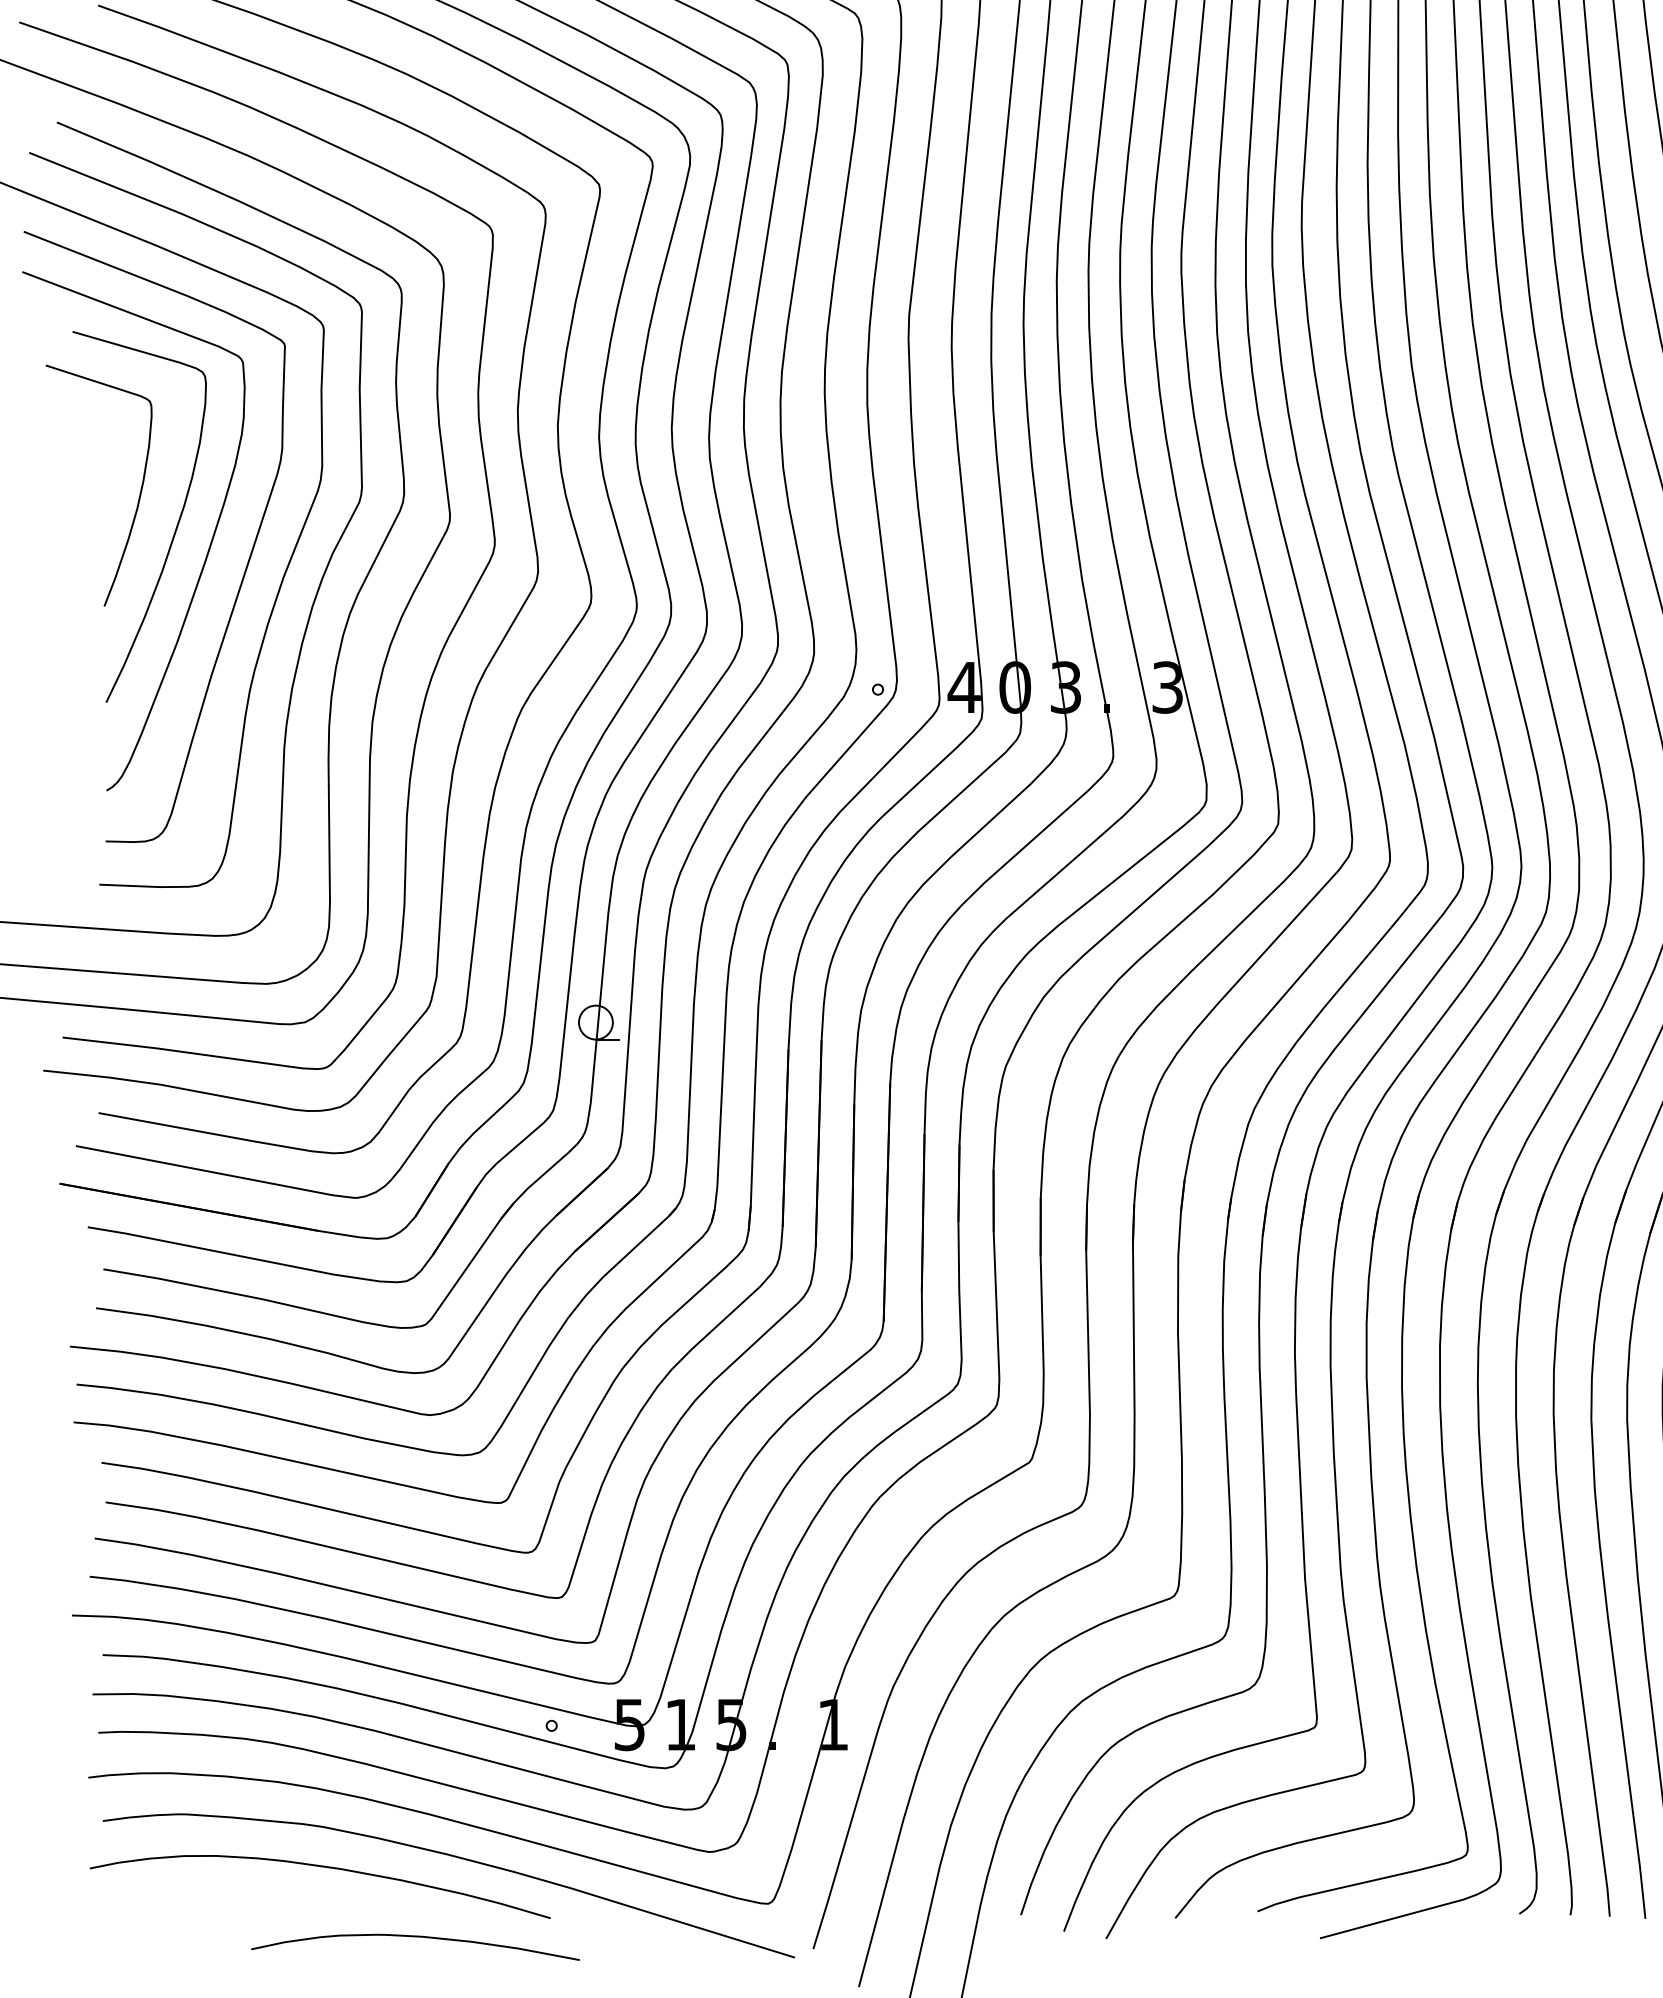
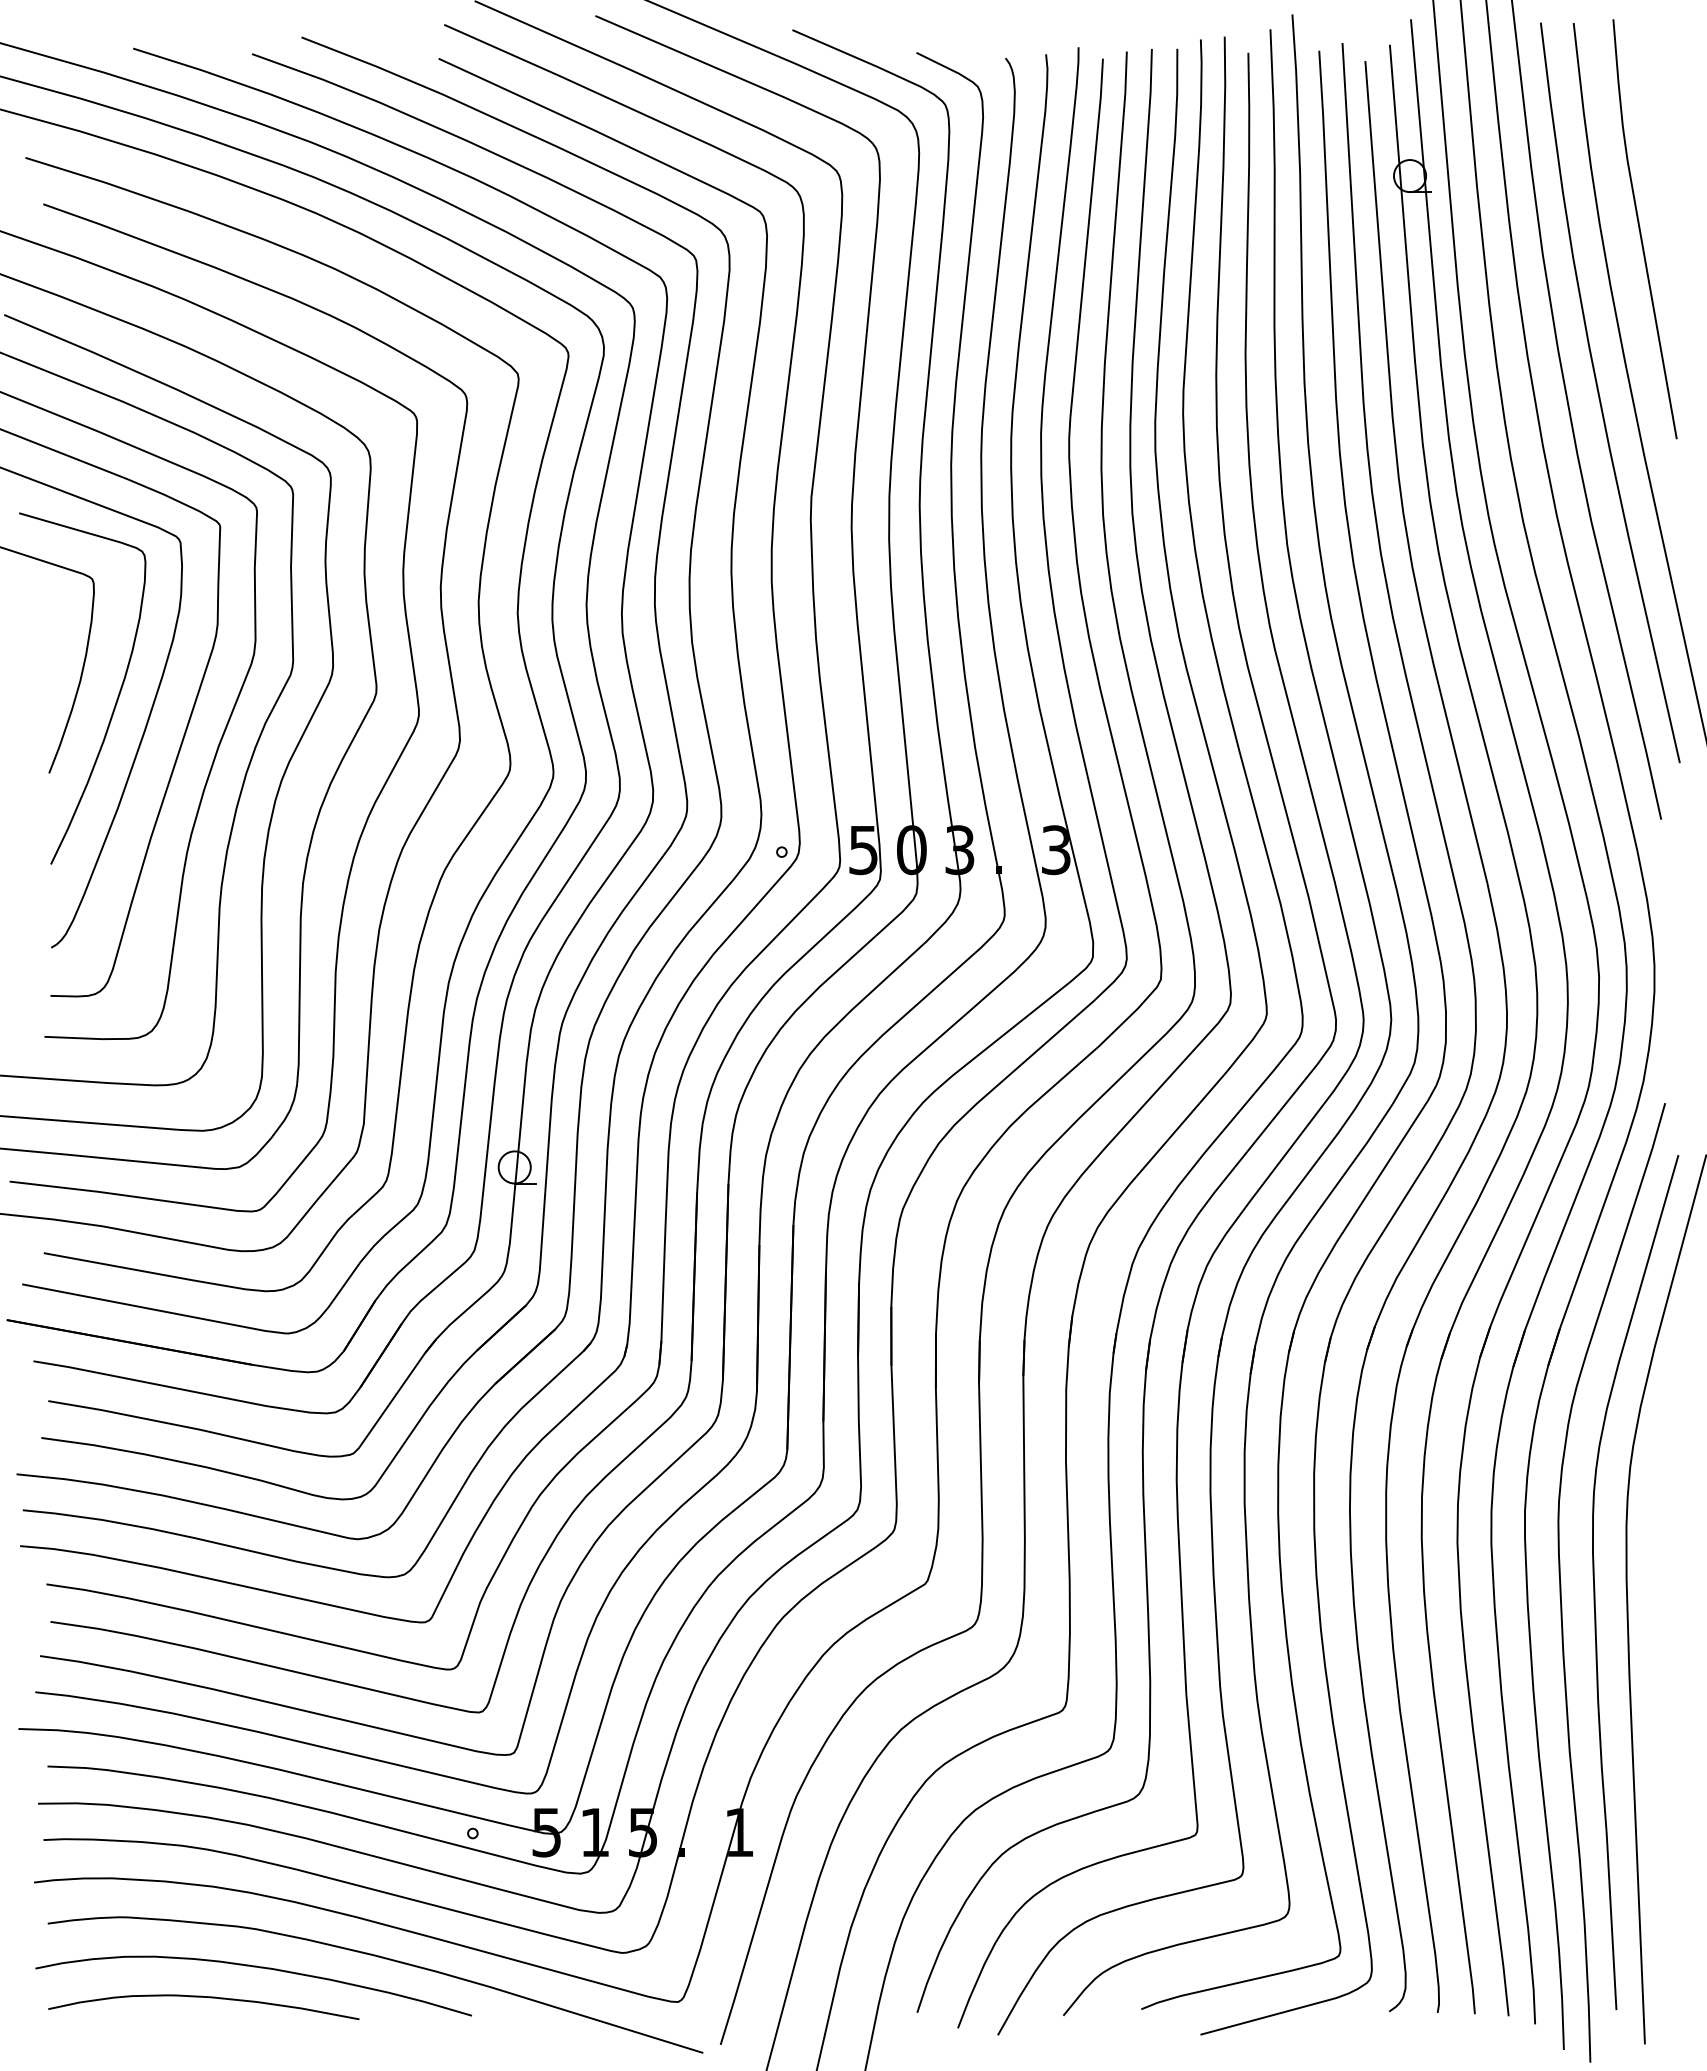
text: (964, 687) -> (863, 850), 4 -> 5
curve: (415, 1937) -> (203, 1997), moved

